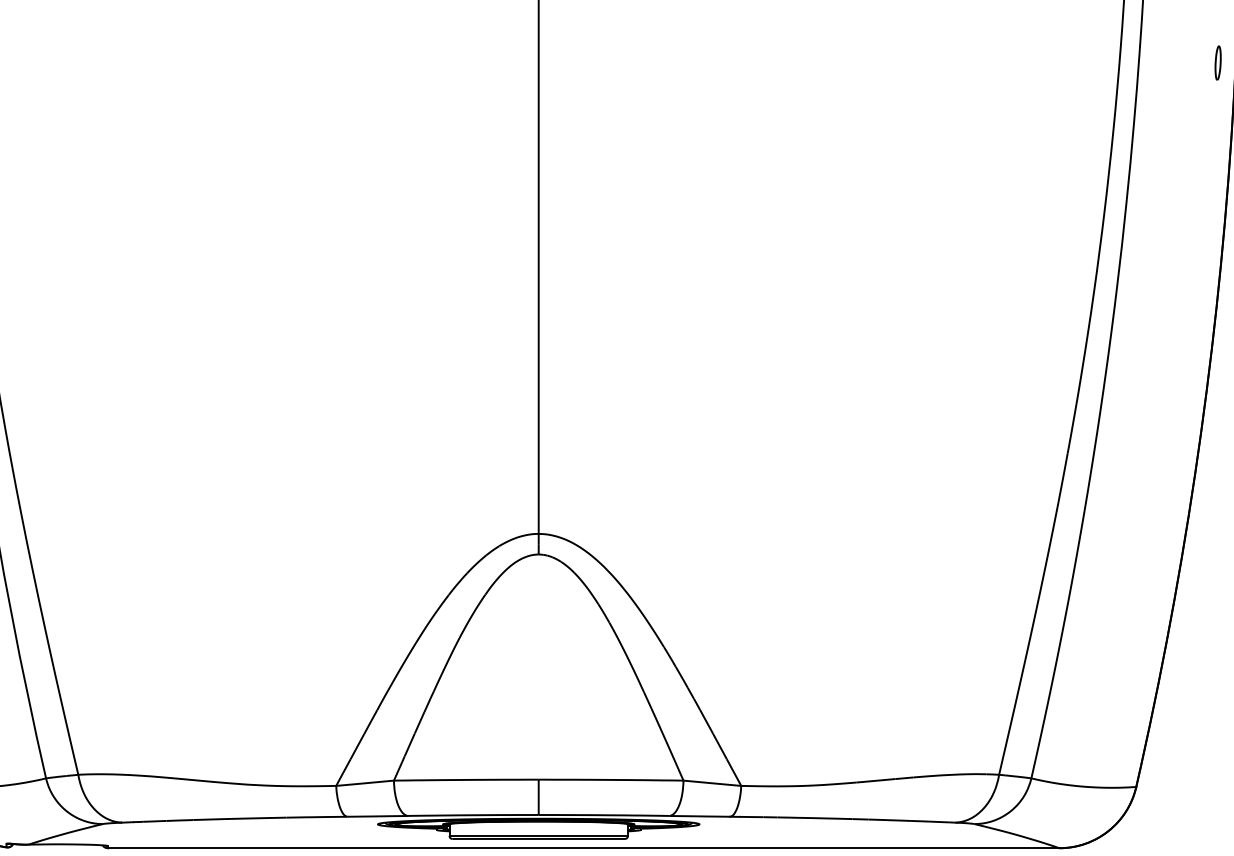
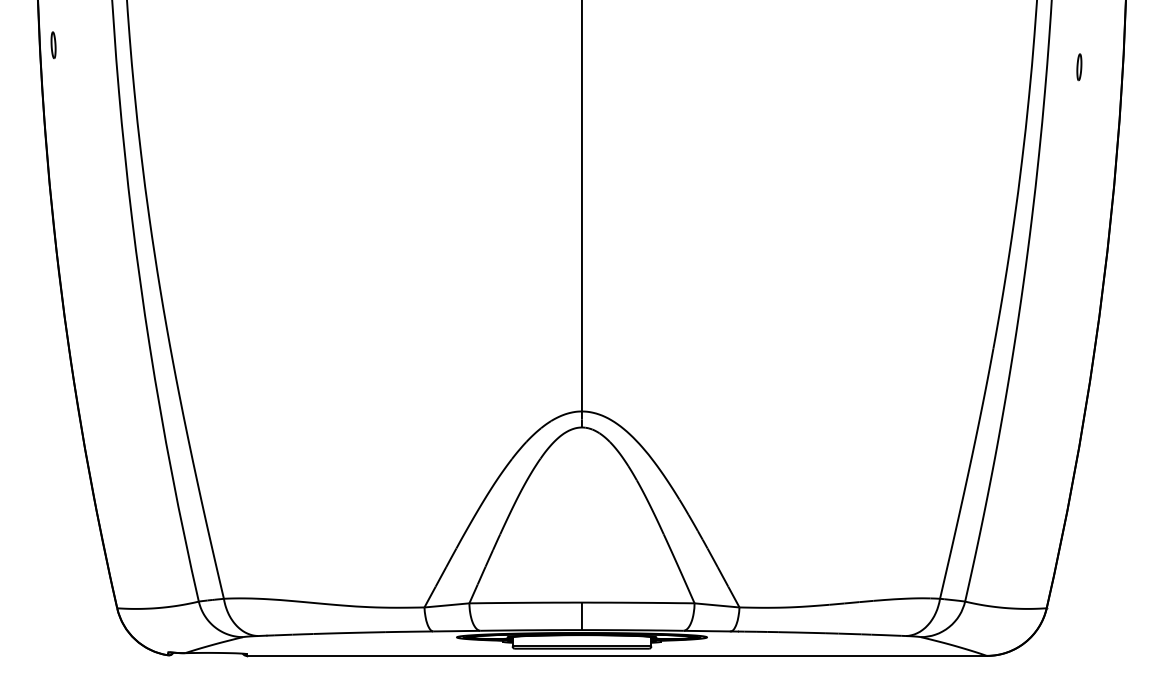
part: (1218, 63) -> (1079, 67), moved

